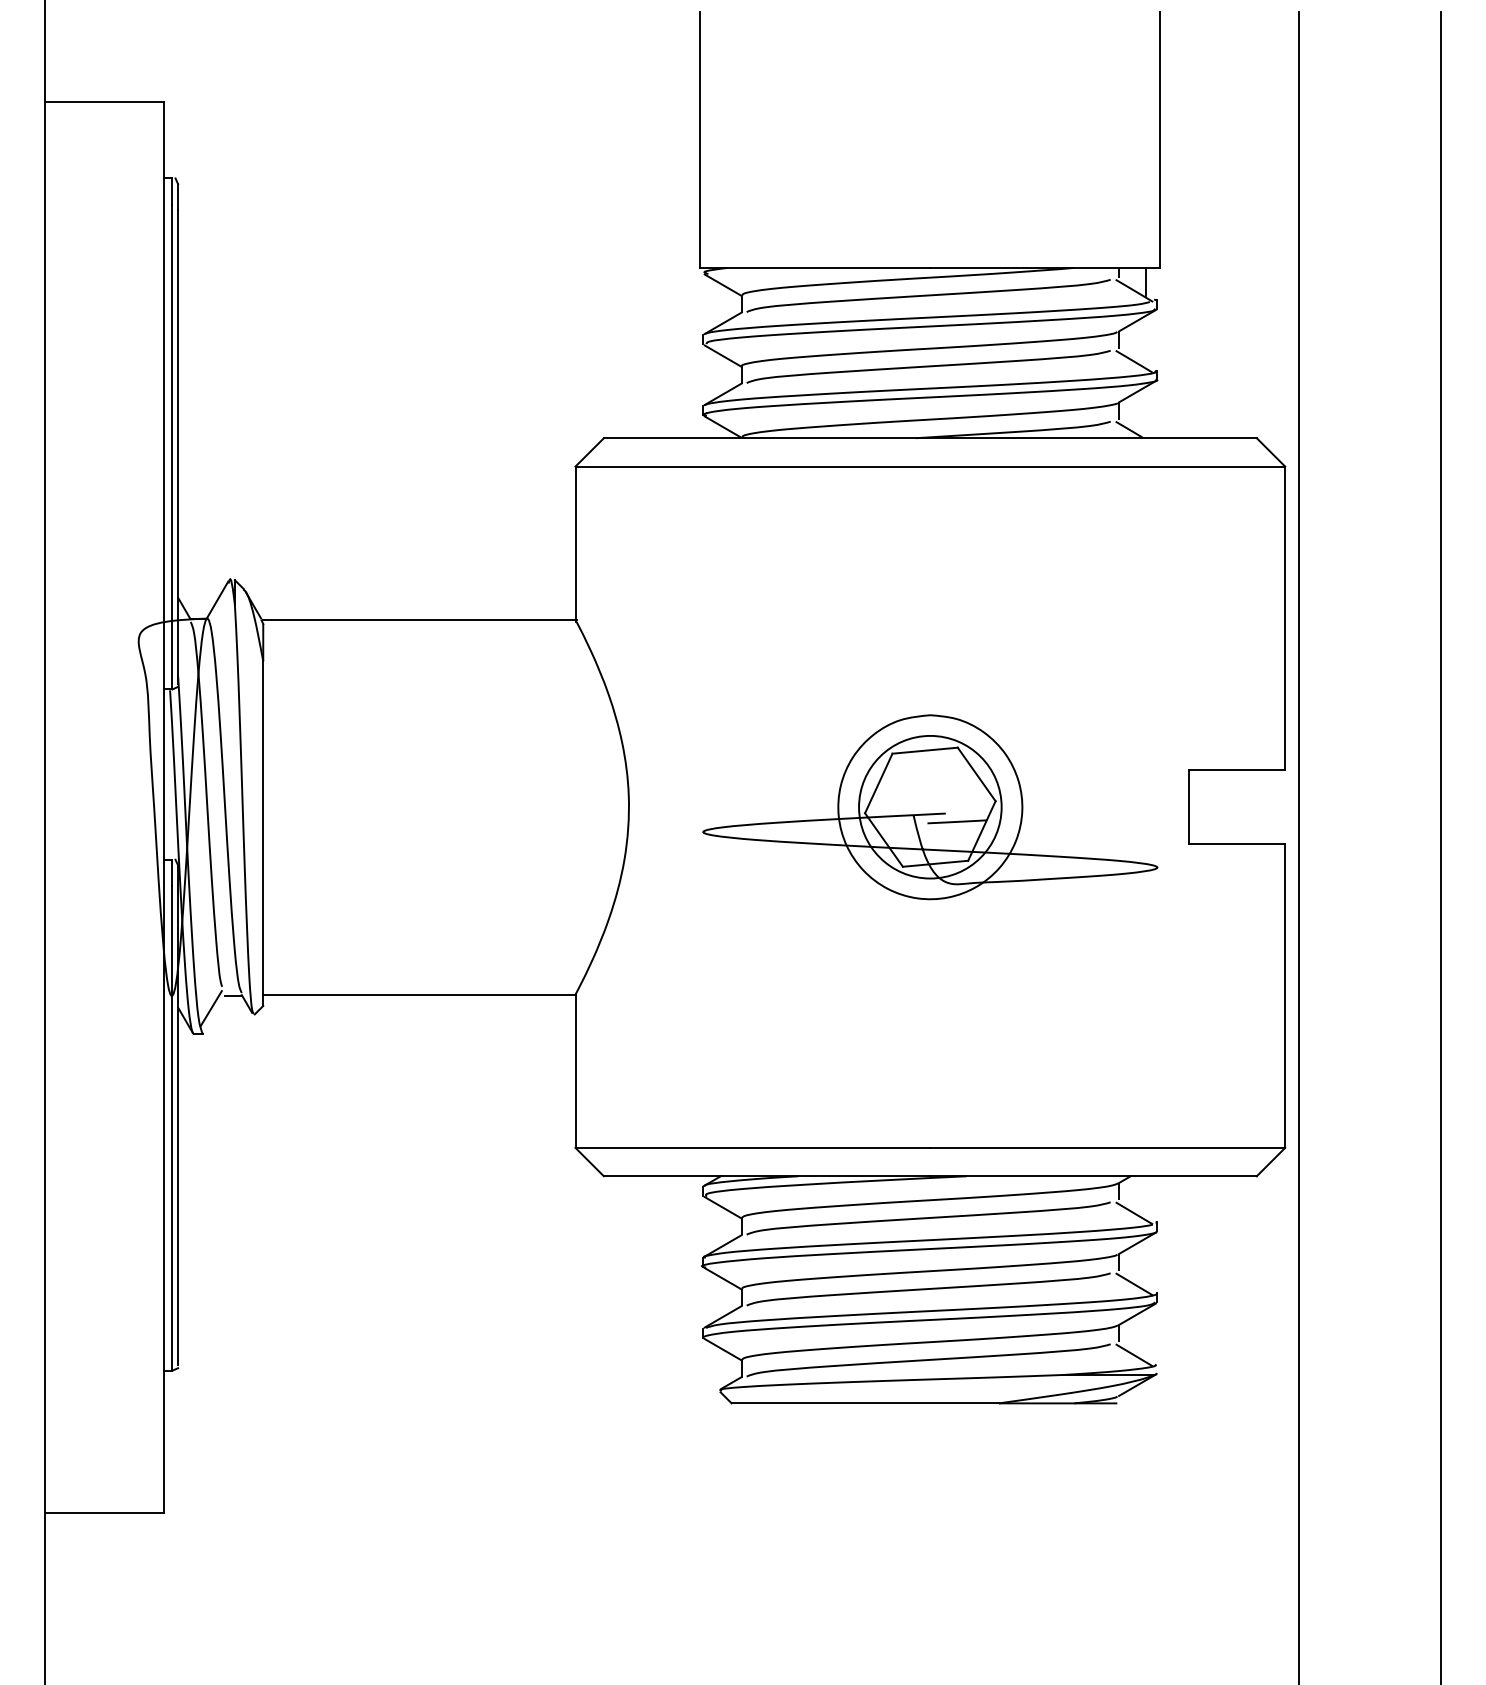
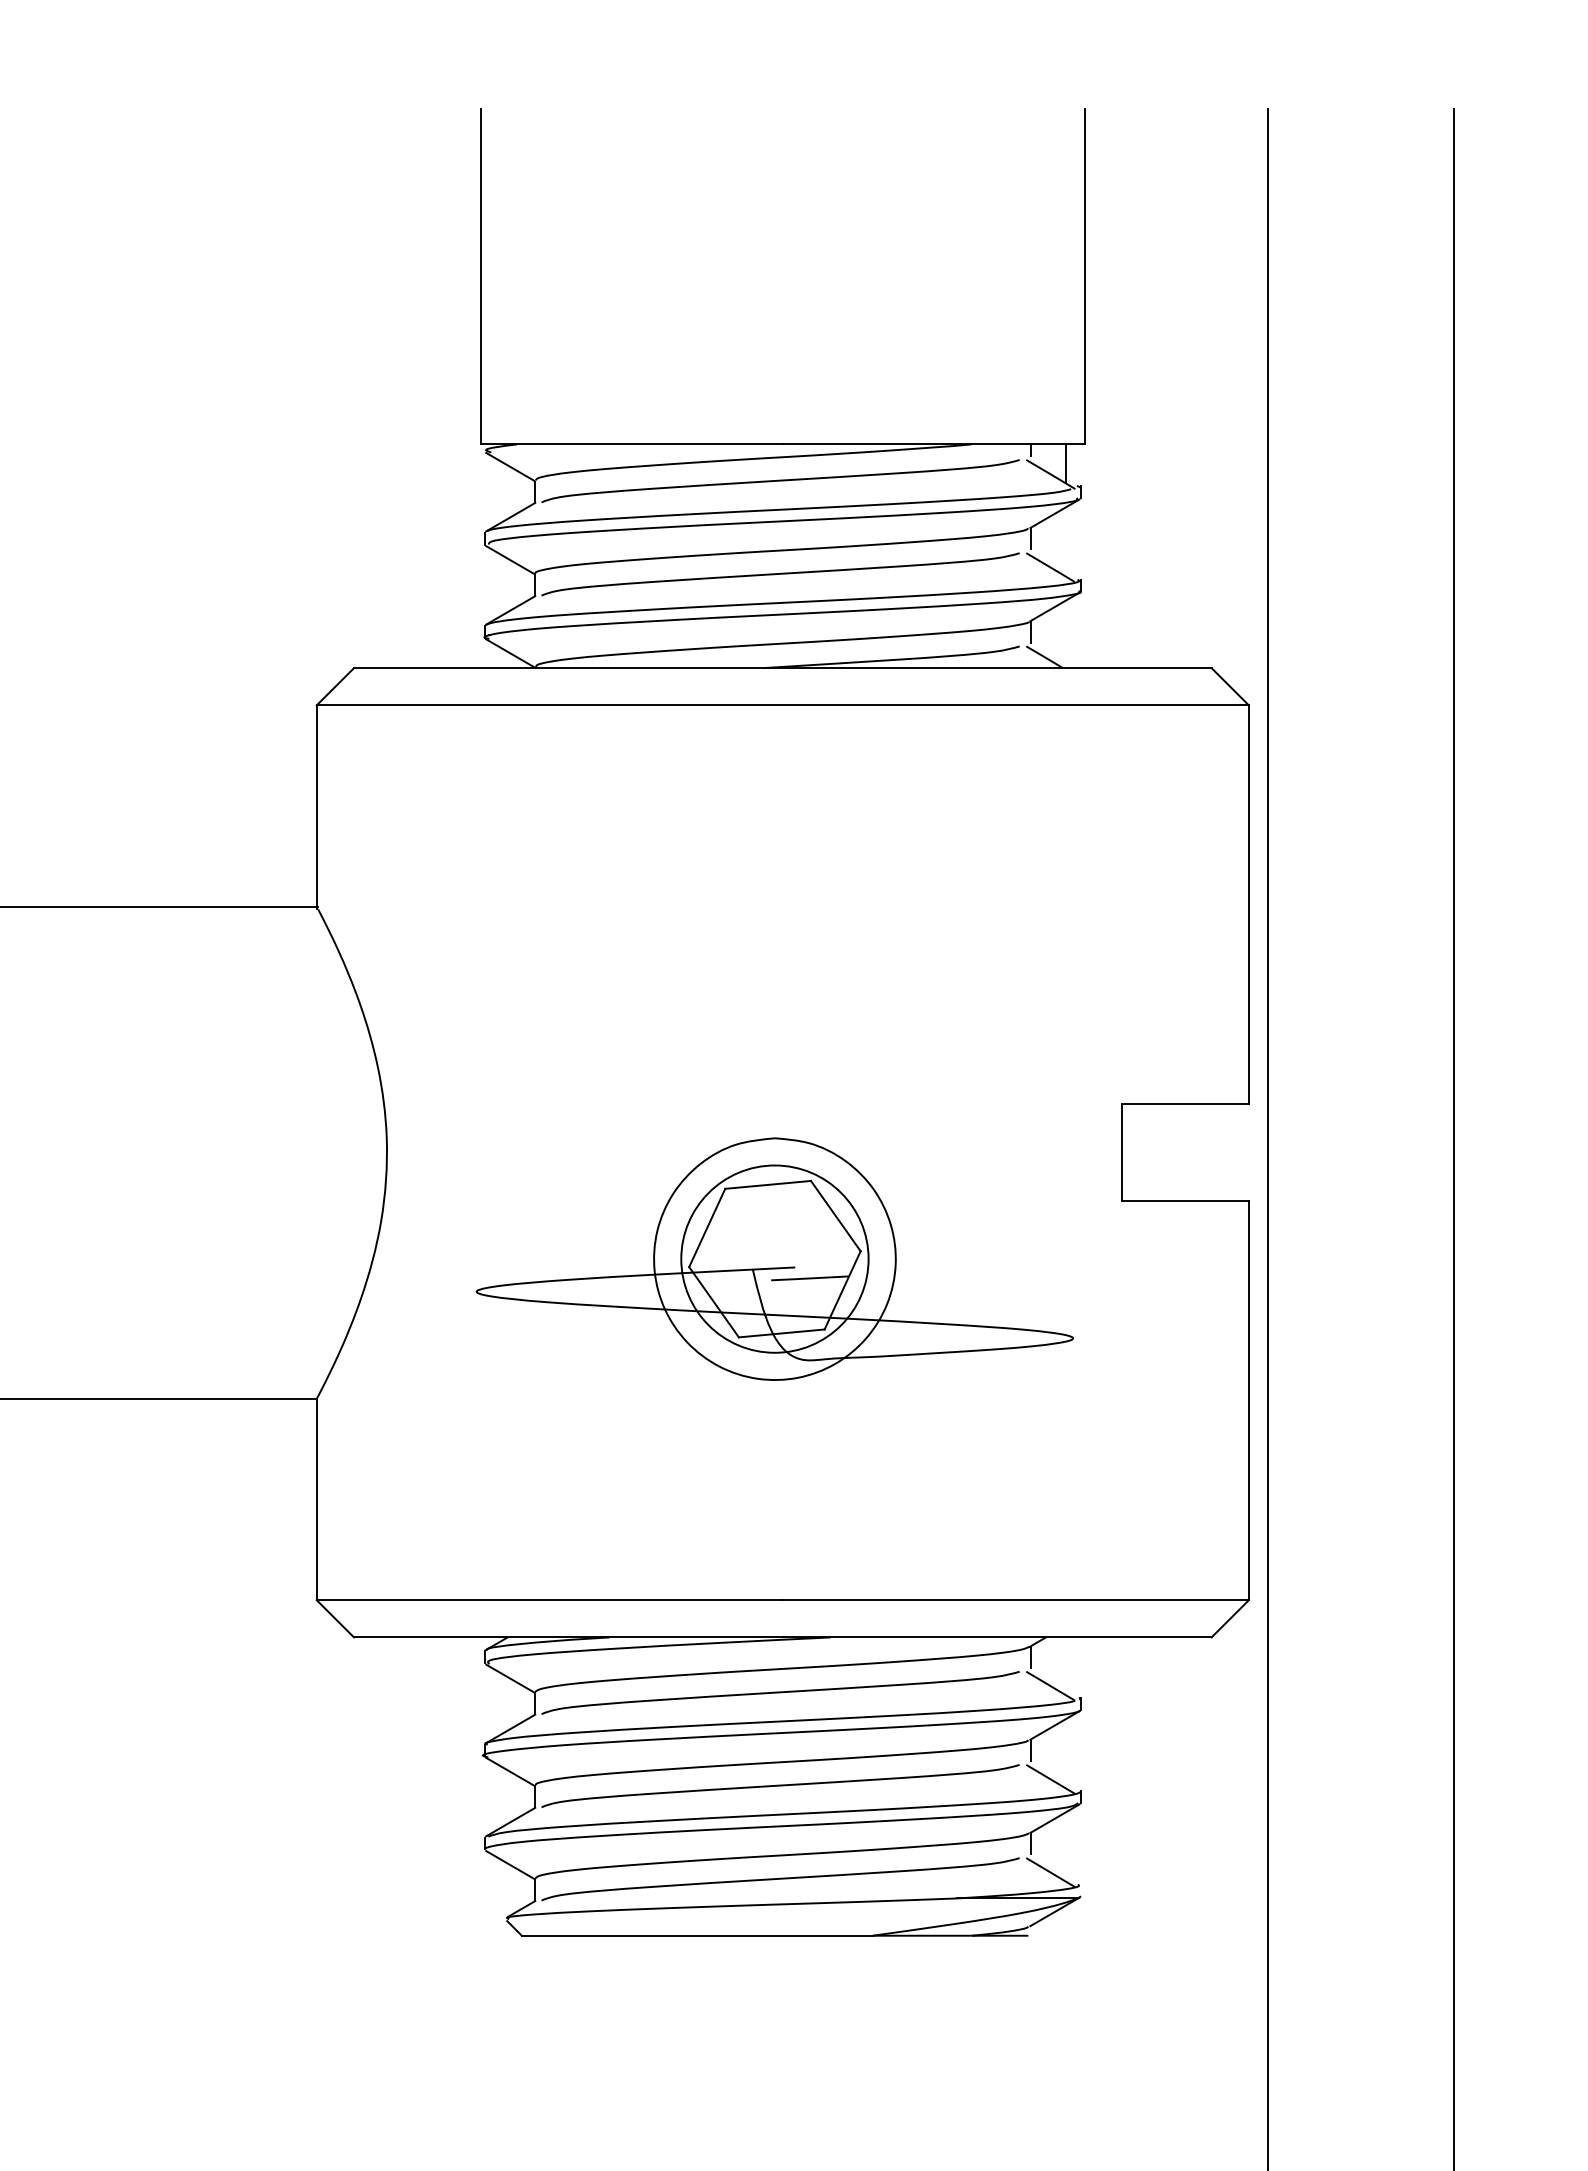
part: (930, 807) -> (775, 1259), moved

